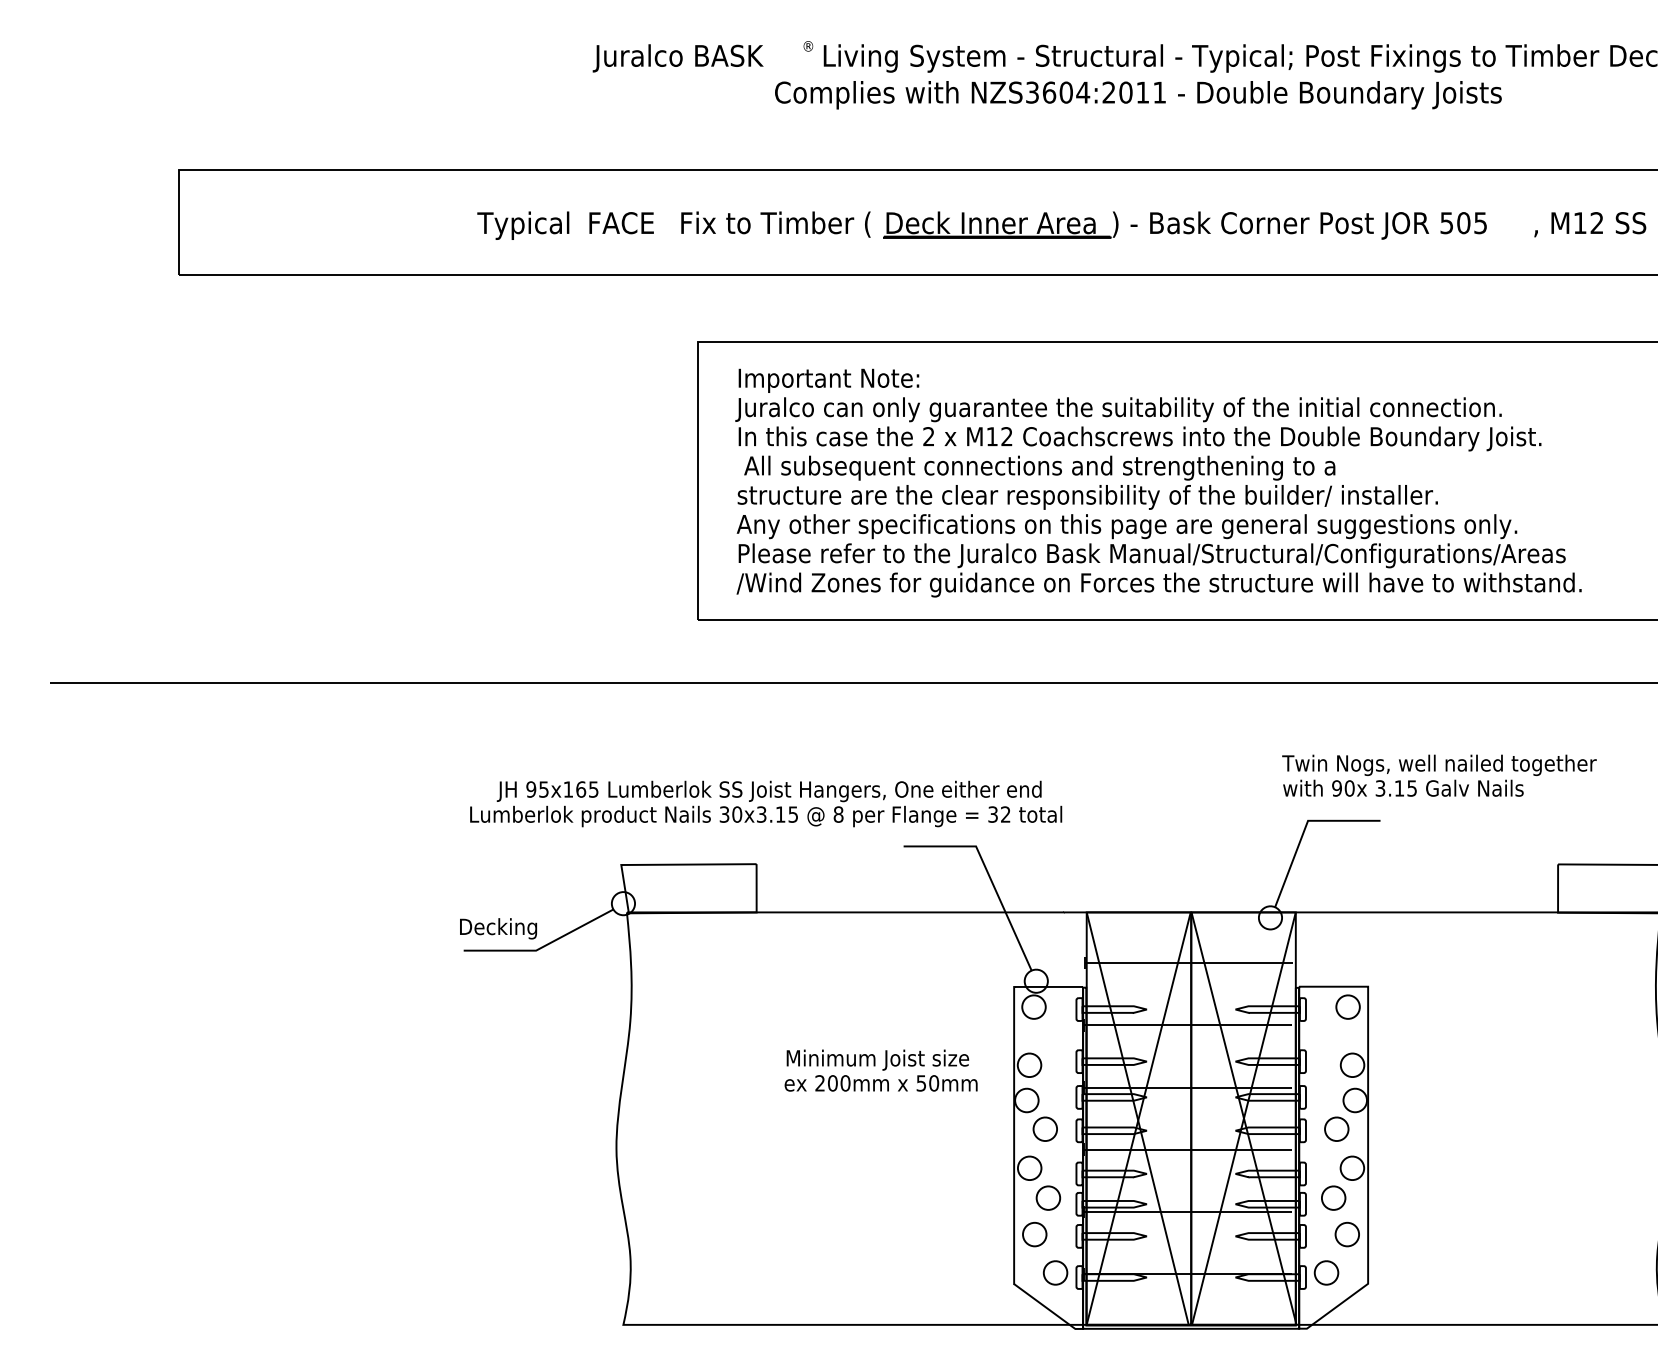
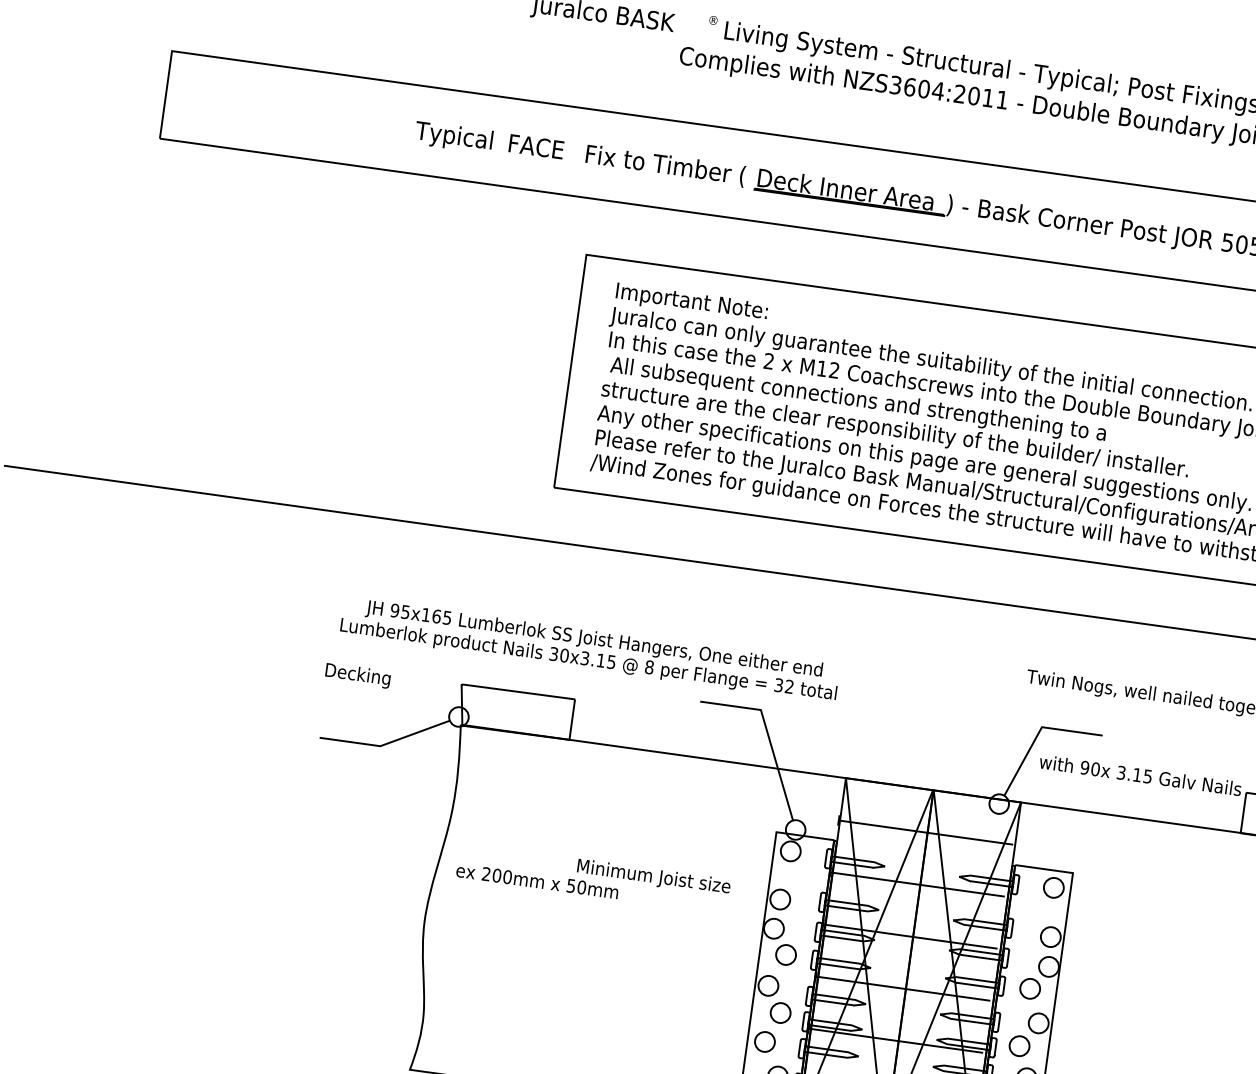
text: (1403, 787) -> (1140, 774), moved
text: (498, 928) -> (358, 675), moved
text: (880, 1083) -> (536, 881), moved

